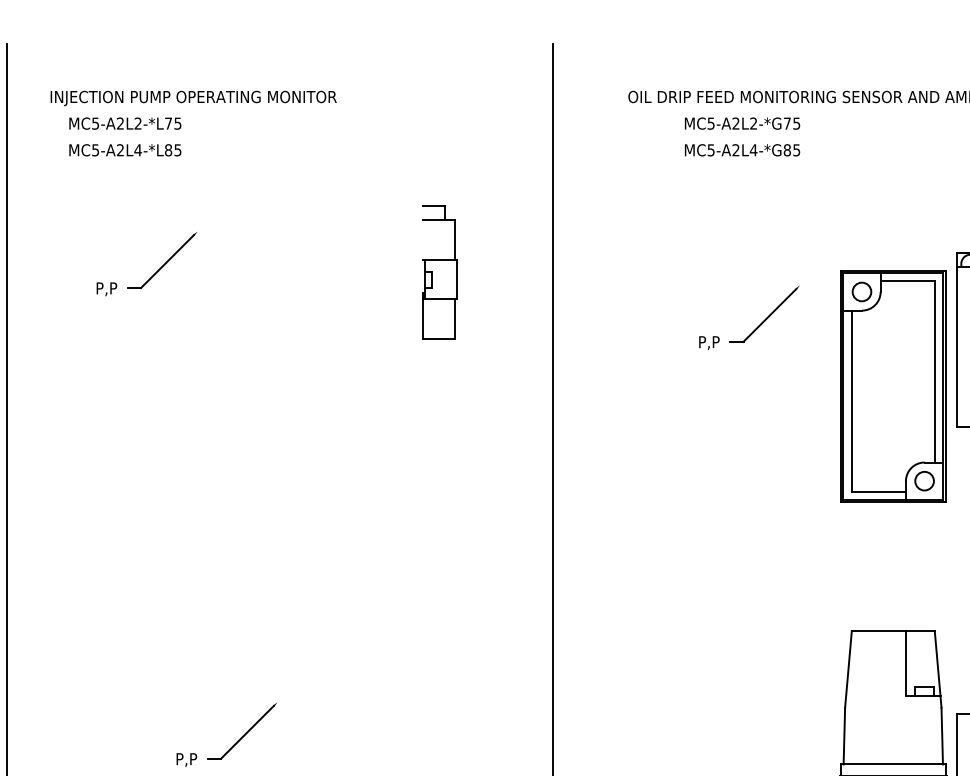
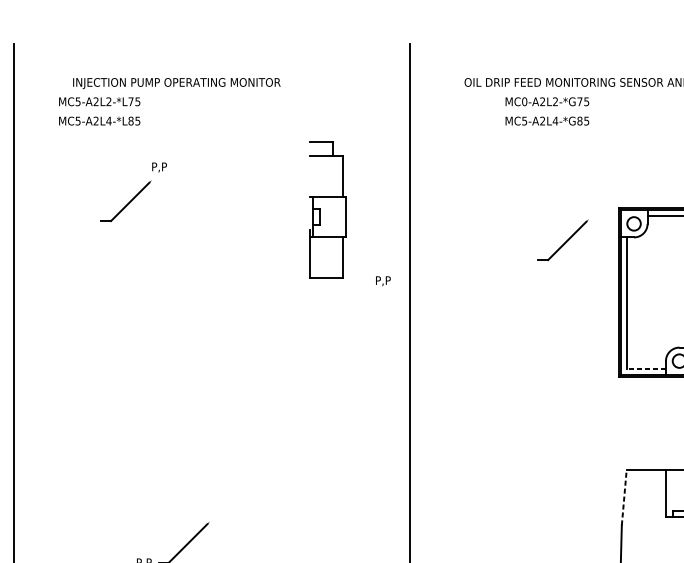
text: (193, 98) -> (176, 83), moved
text: (710, 123) -> (524, 101), MC5-A2L2-*G75 -> MC0-A2L2-*G75
part: (439, 272) -> (327, 209), size x1.4
text: (106, 289) -> (159, 167), moved
text: (709, 342) -> (383, 280), moved
line: (878, 492) -> (646, 369), solid -> dashed
line: (848, 668) -> (624, 497), solid -> dashed

